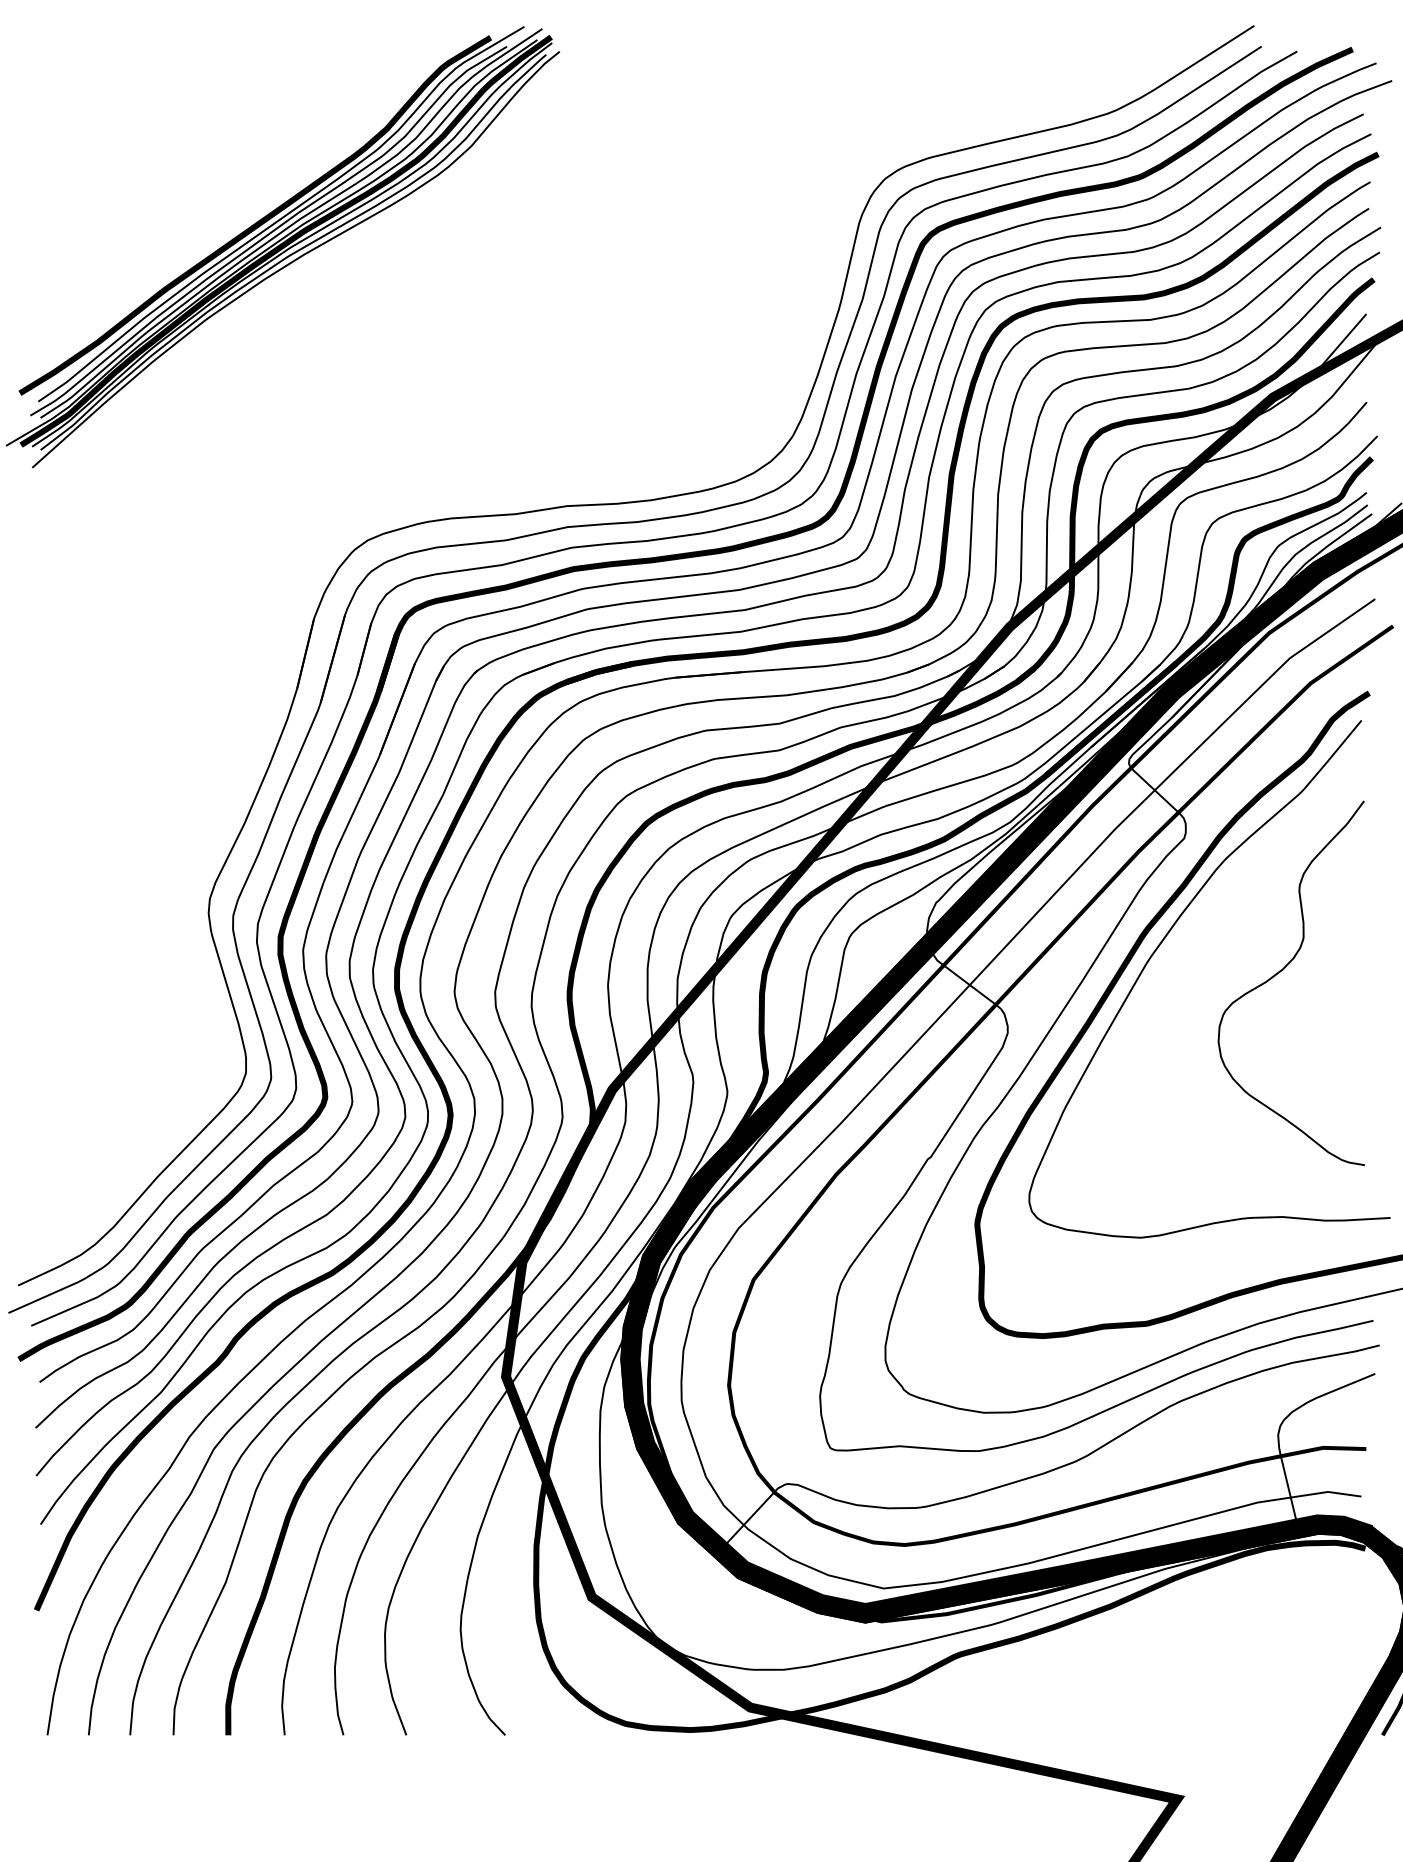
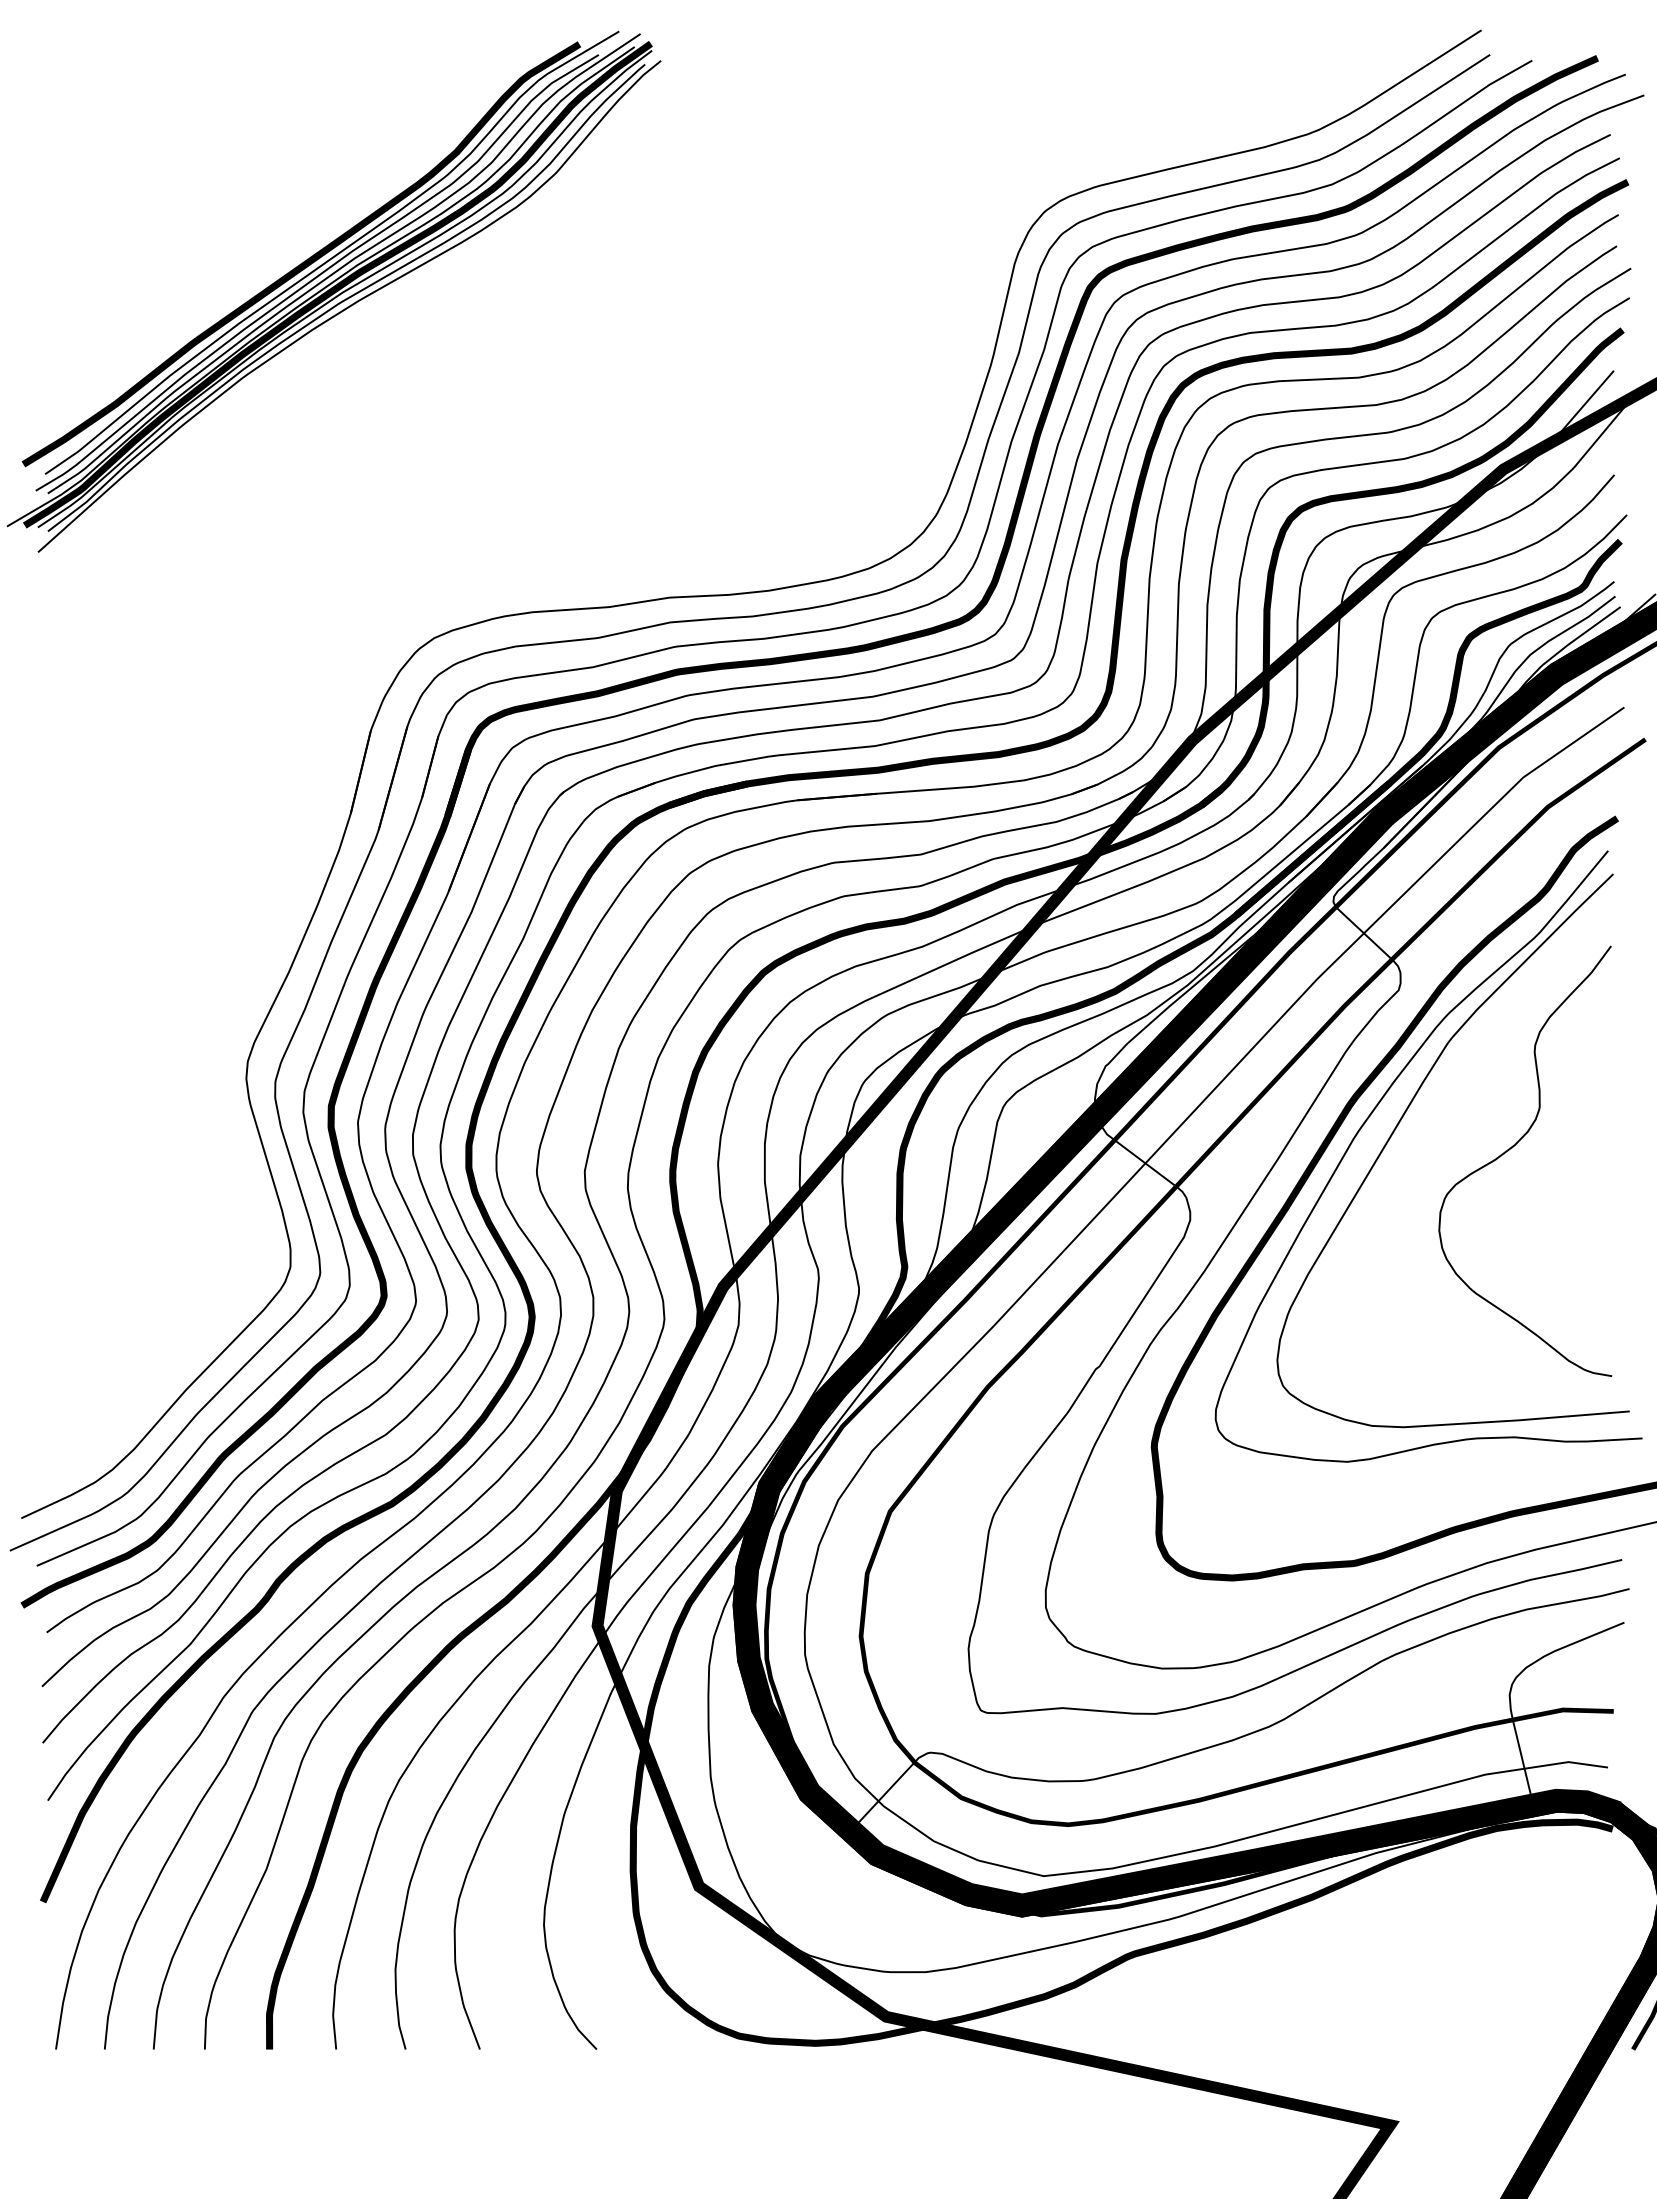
curve: (1185, 950) -> (1400, 1122), added

